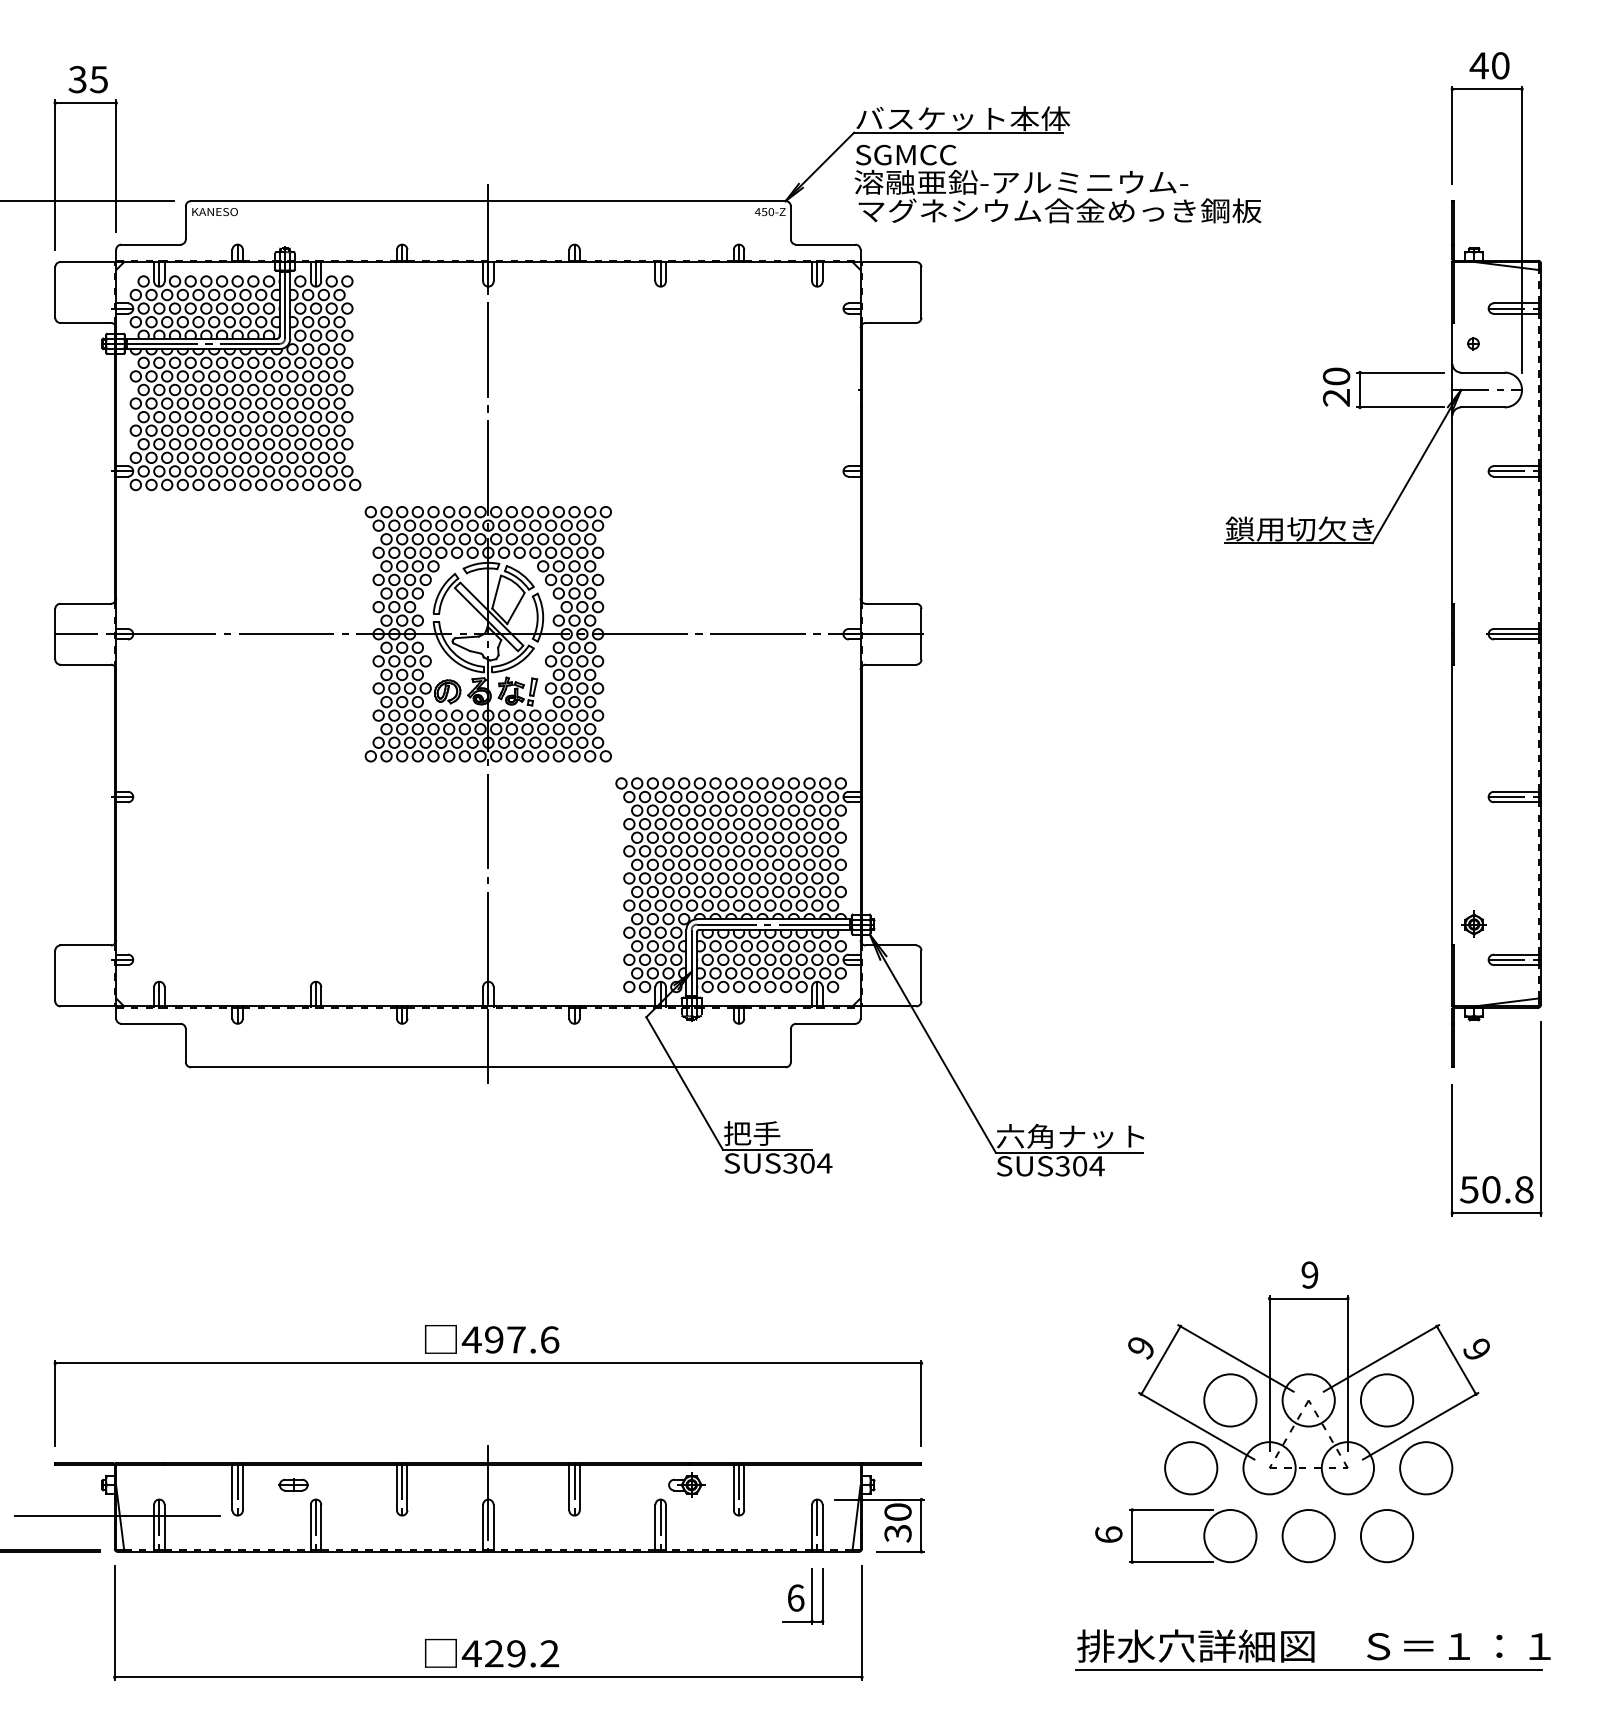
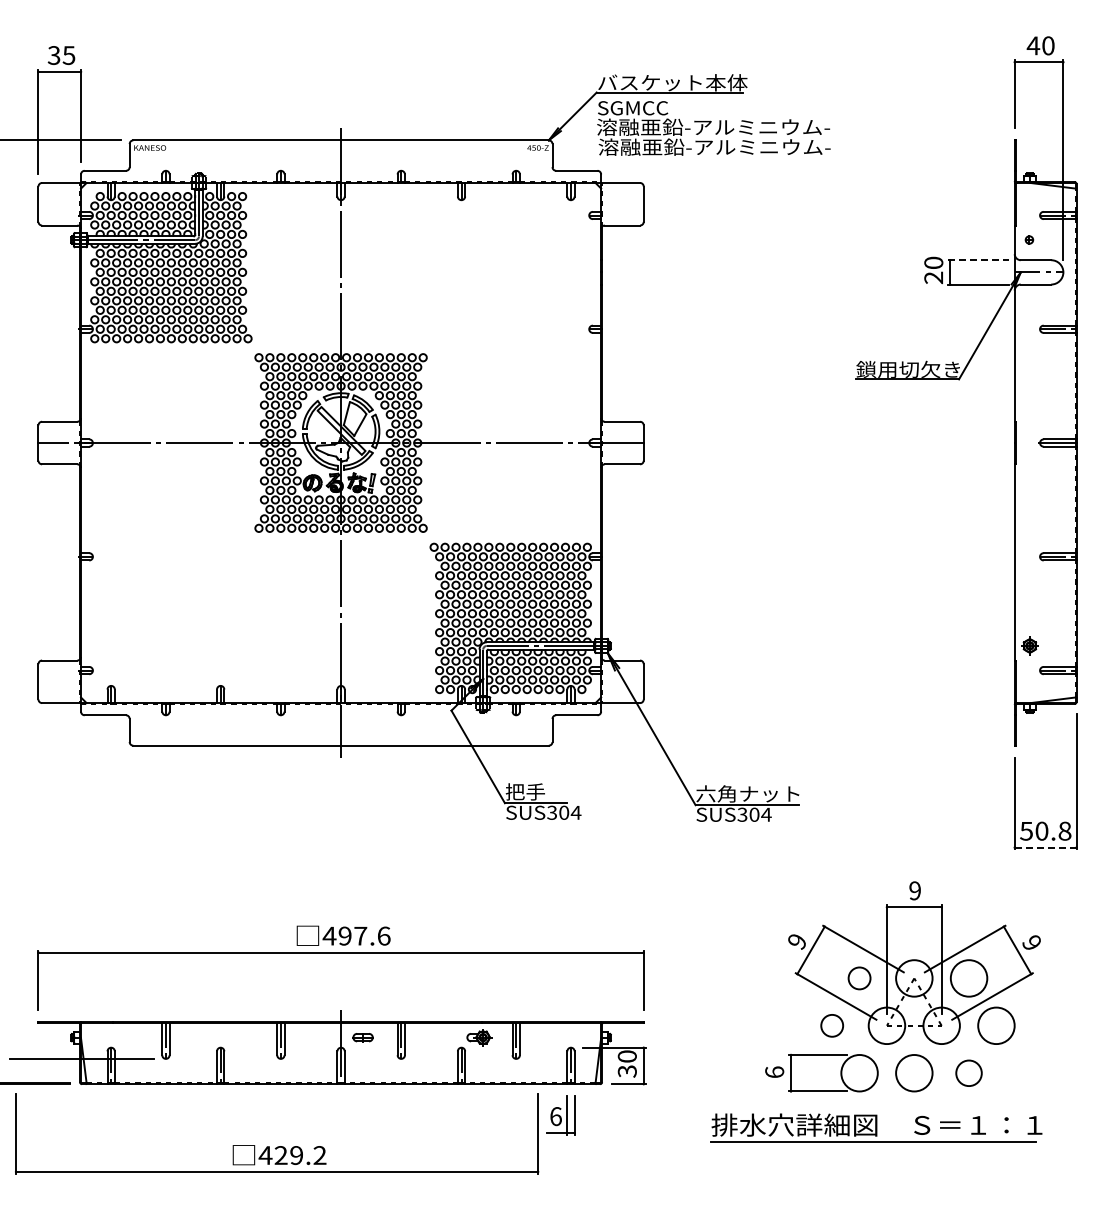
text: (1058, 209) -> (739, 146), マグネシウム合金めっき鋼板 -> 溶融亜鉛-アルミニウム-
line: (1400, 372) -> (978, 260), solid -> dashed
line: (1496, 1213) -> (1045, 847), solid -> dashed
circle: (1230, 1400) -> (859, 978), size x0.6
circle: (1190, 1467) -> (831, 1025), size x0.6
part: (292, 1484) -> (362, 1037), moved
circle: (1386, 1536) -> (968, 1073), size x0.7
part: (488, 1640) -> (277, 1146), moved
part: (1313, 1649) -> (876, 1127), moved

